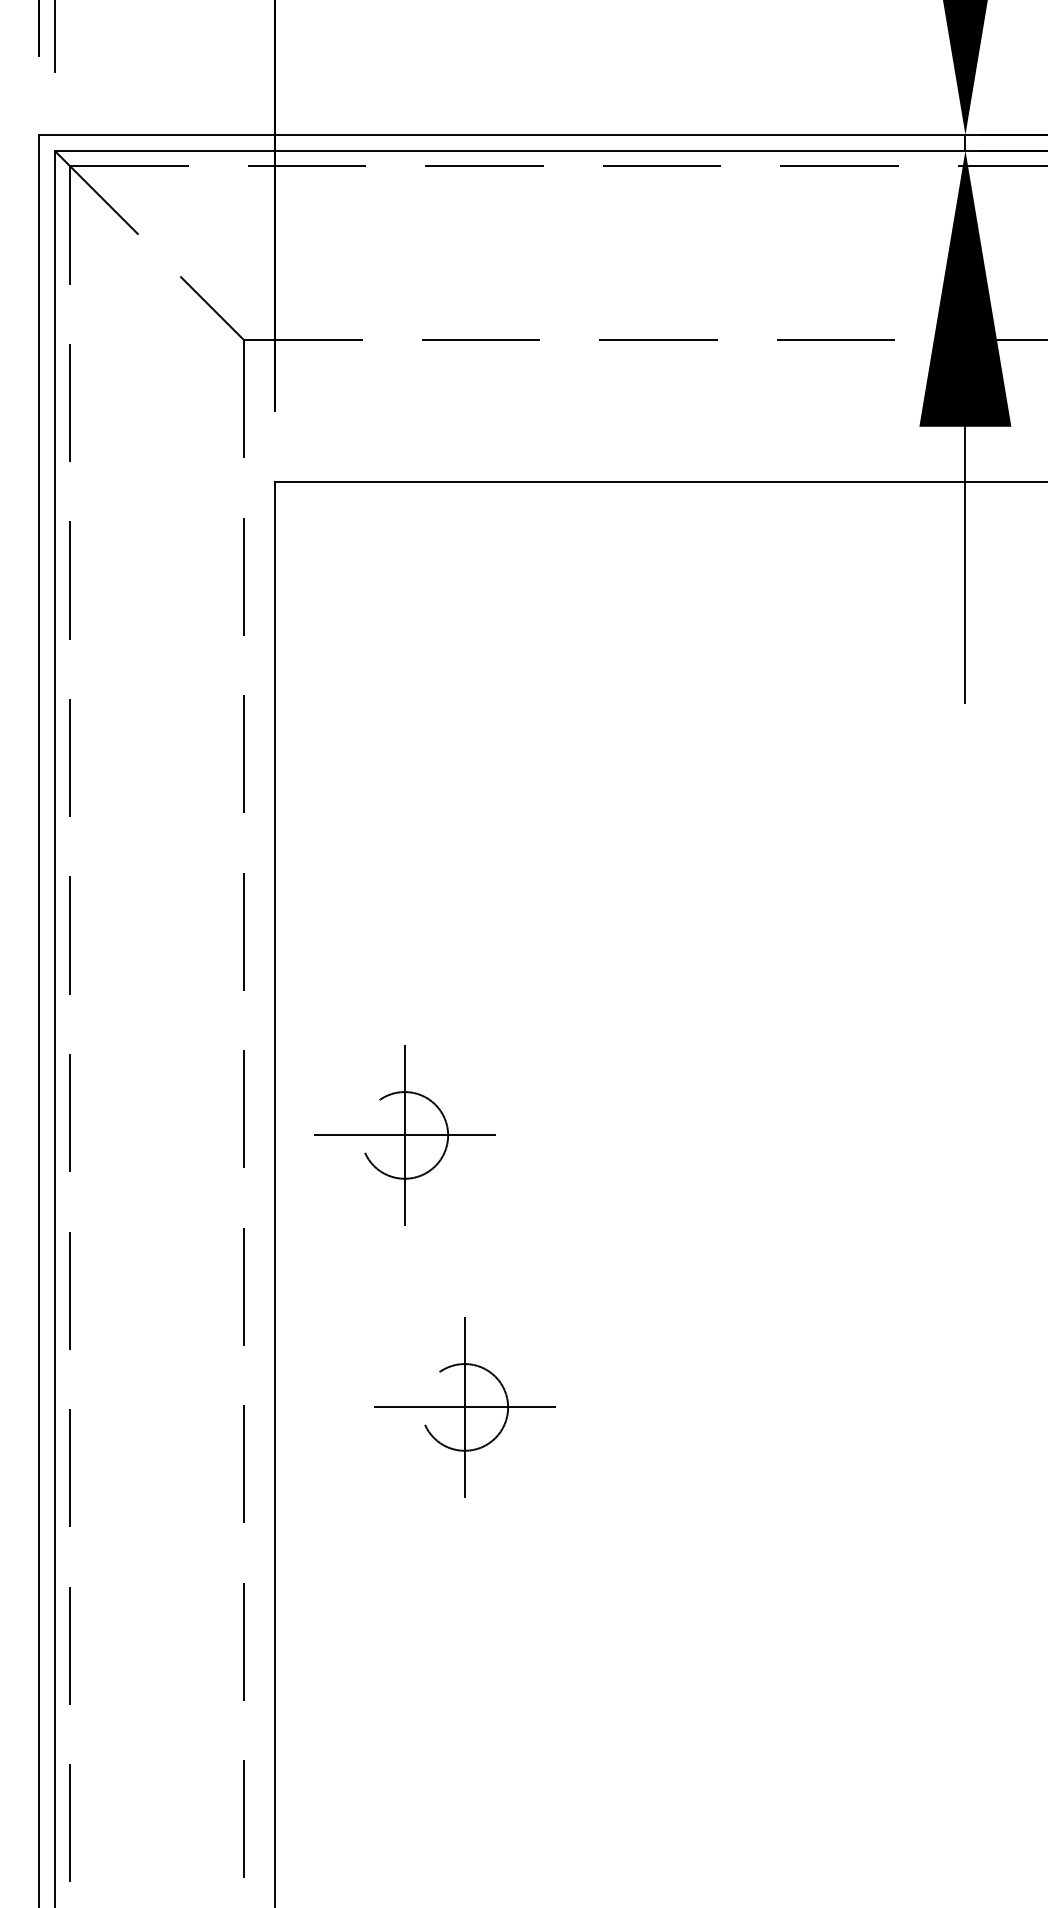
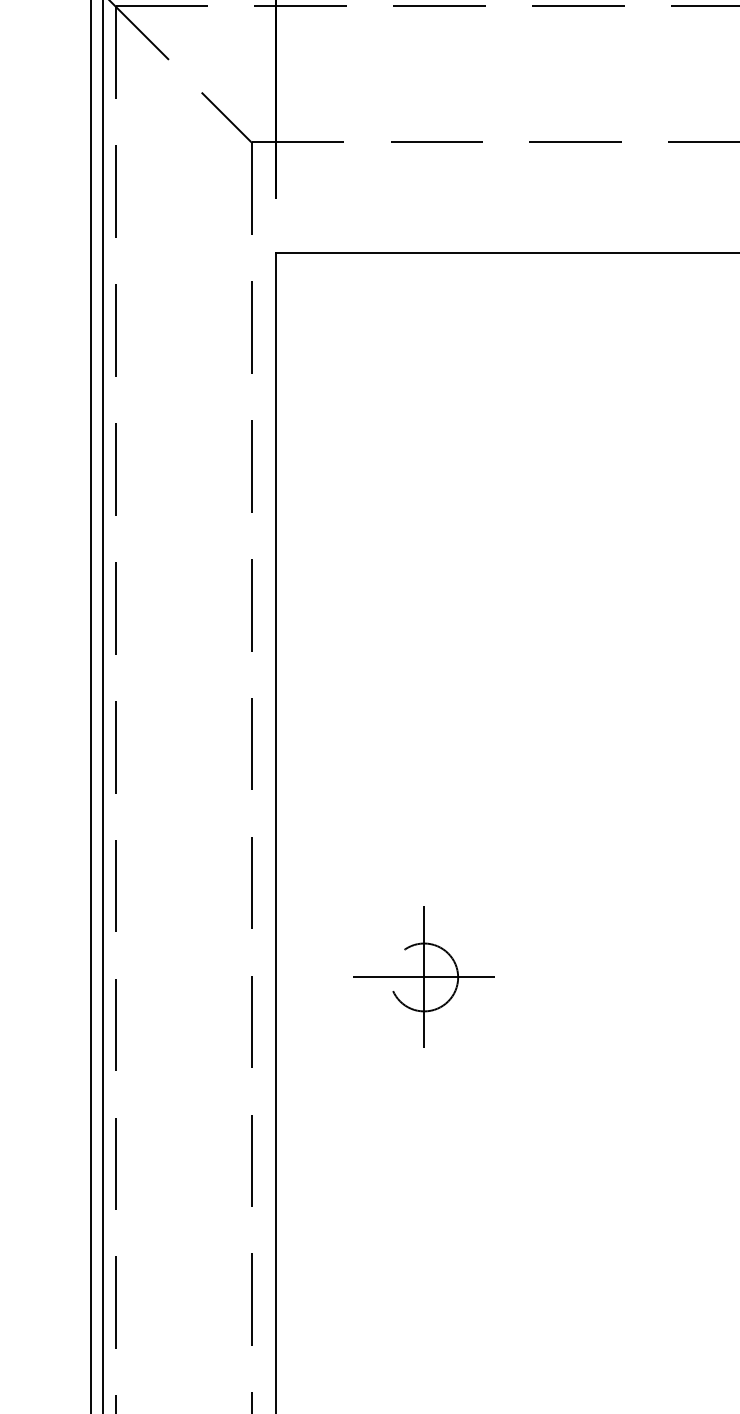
part: (404, 1135) -> (377, 764), removed

